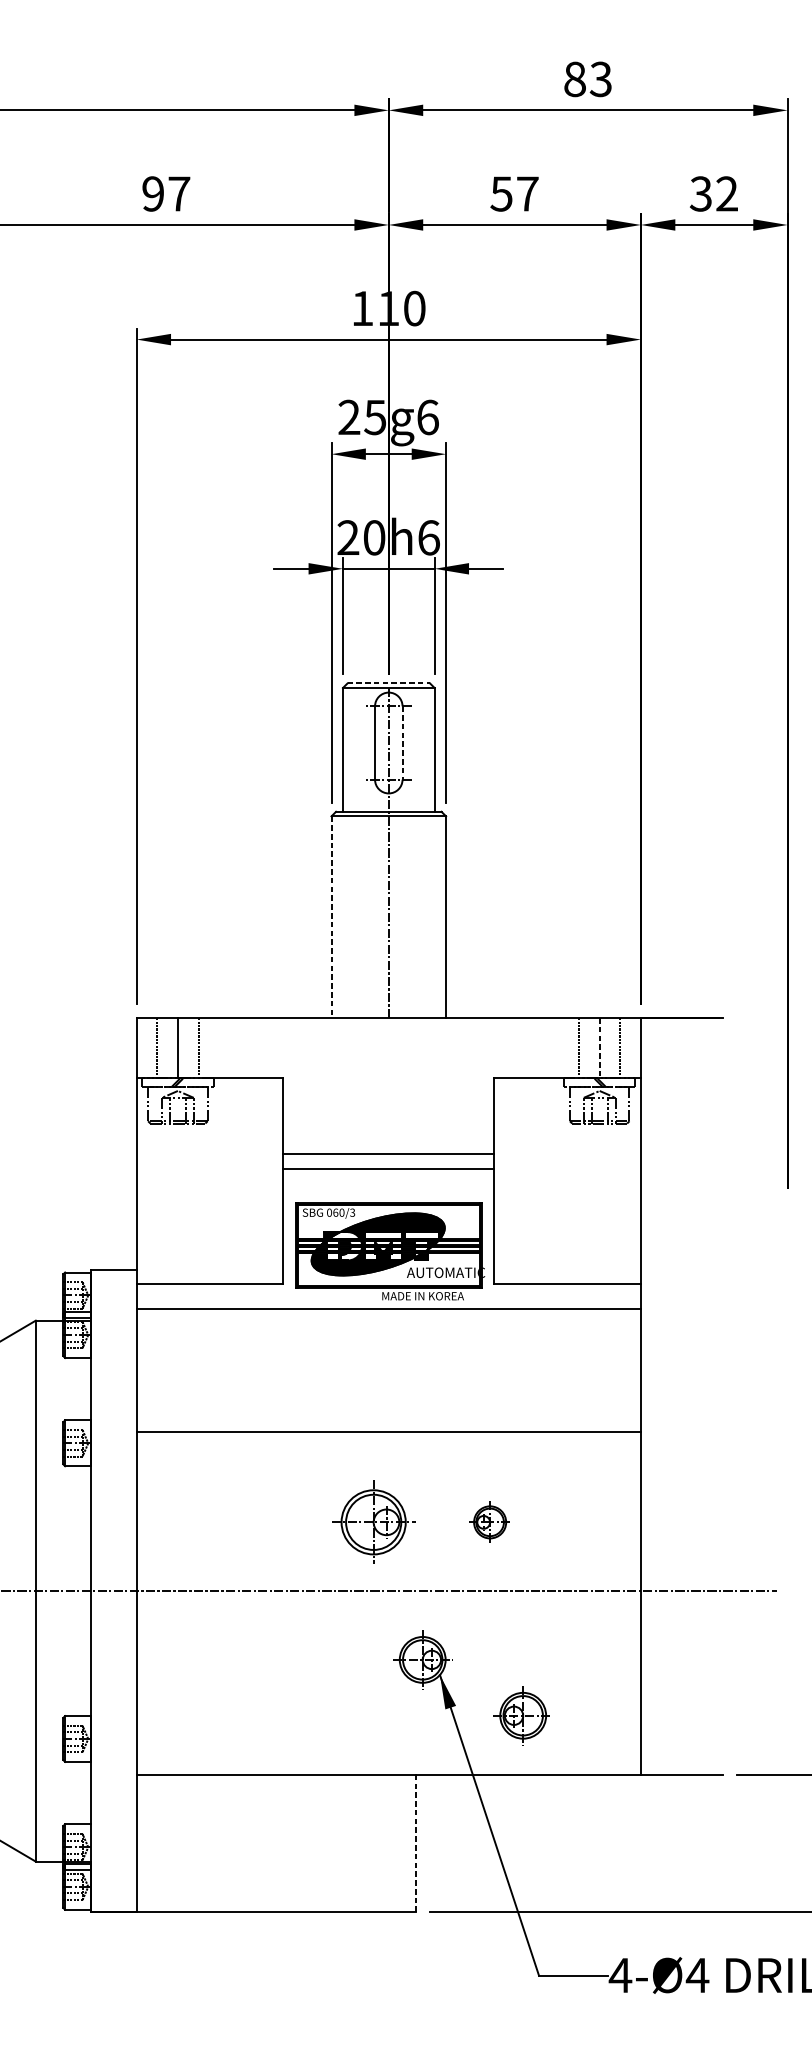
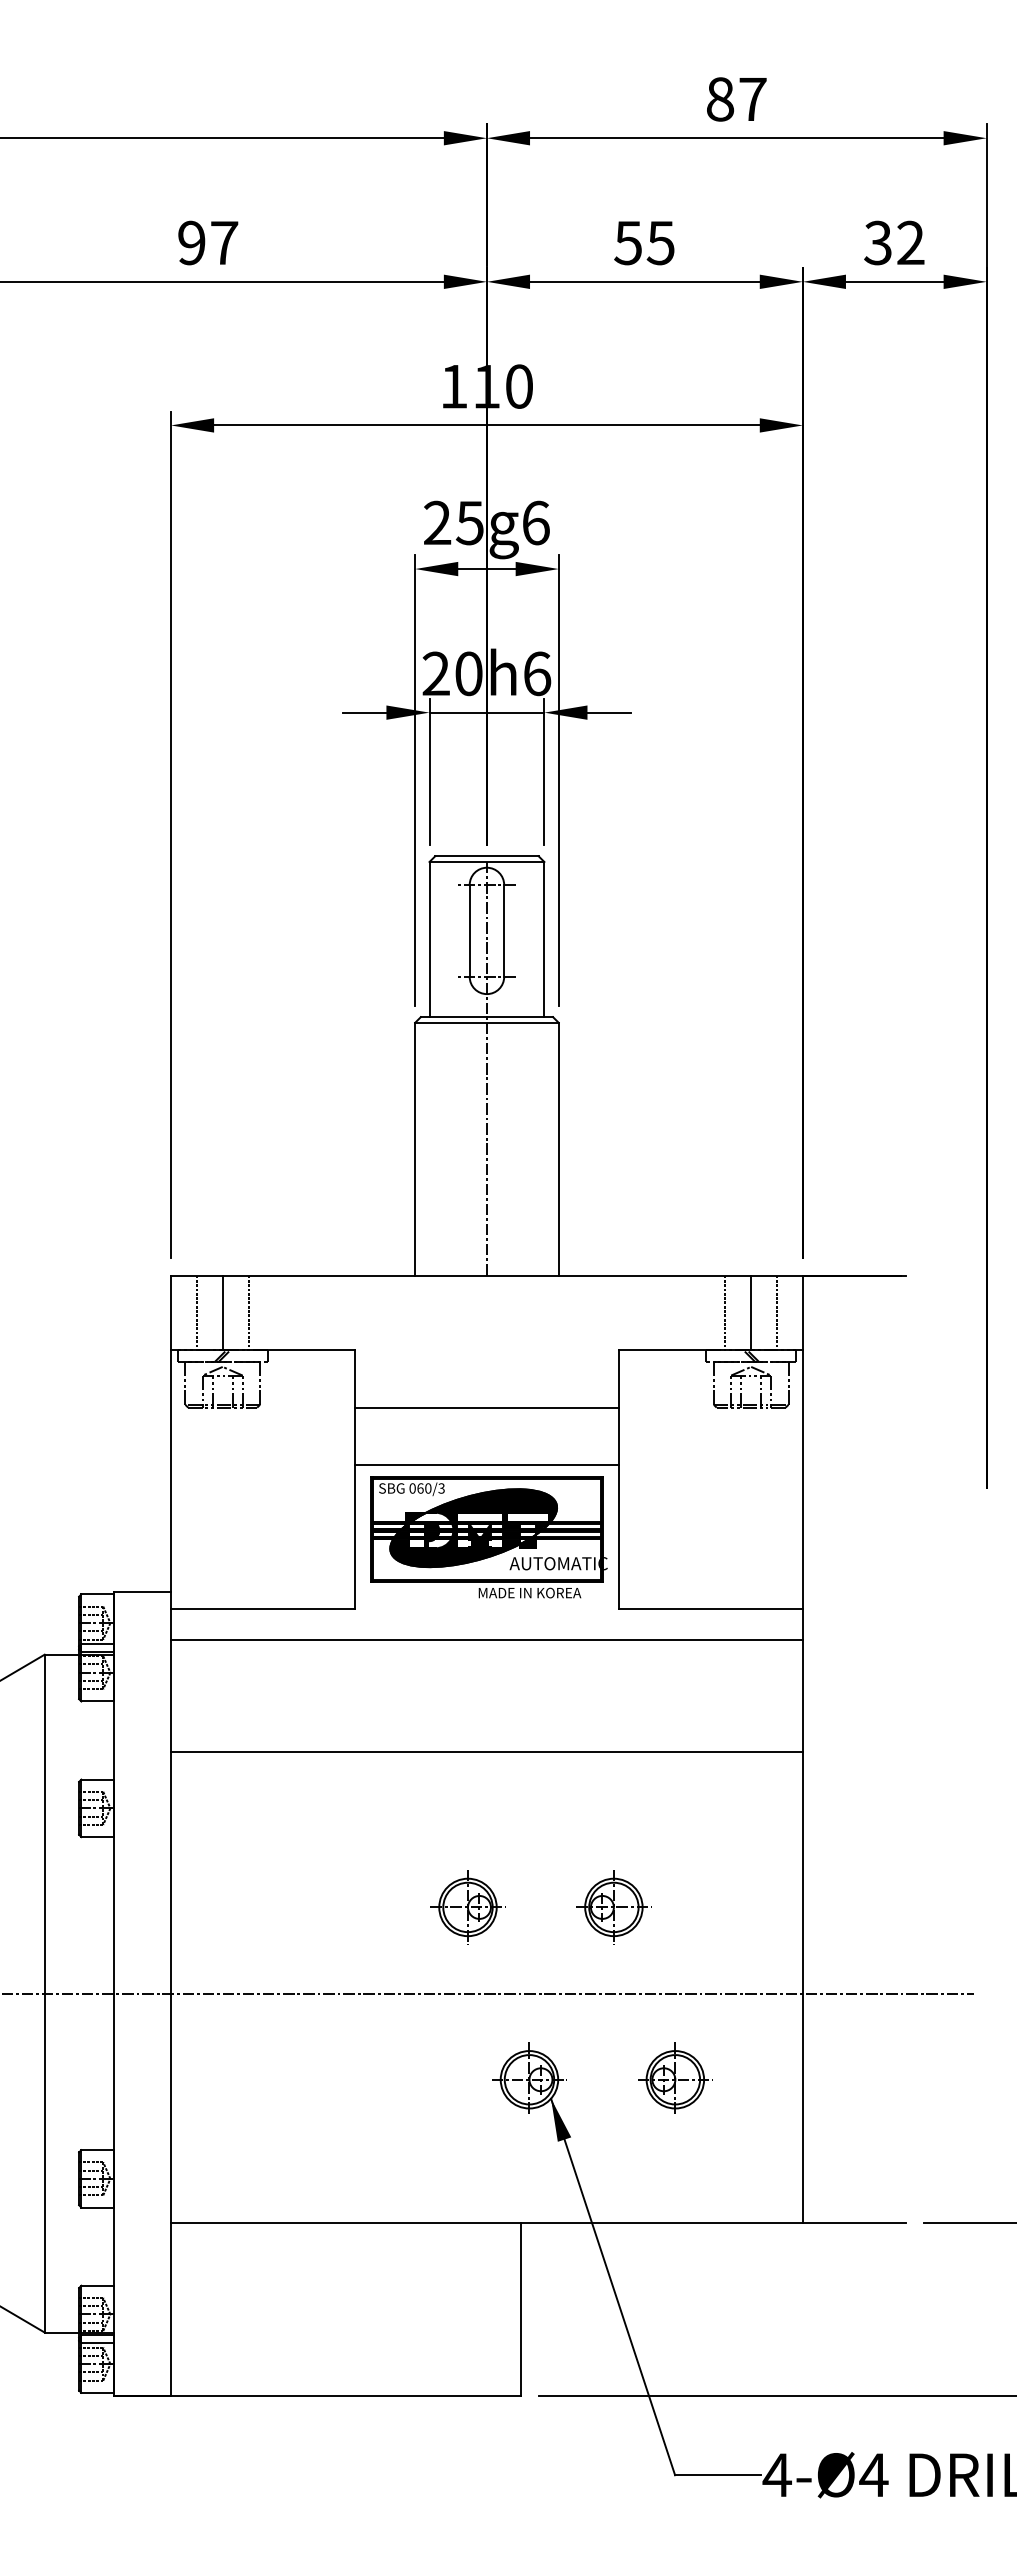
text: (600, 79) -> (752, 99), 83 -> 87
text: (527, 194) -> (660, 243), 57 -> 55
line: (388, 683) -> (486, 856), dashed -> solid
line: (402, 742) -> (504, 930), dashed -> solid
line: (331, 917) -> (415, 1149), dashed -> solid
line: (599, 1048) -> (751, 1313), dashed -> solid
line: (388, 1153) -> (486, 1407), moved
part: (390, 1251) -> (488, 1537), moved
line: (388, 1432) -> (486, 1752), moved
part: (373, 1522) -> (467, 1907), size x0.71
part: (489, 1522) -> (613, 1907), size x1.43
part: (523, 1713) -> (675, 2077), moved
line: (416, 1843) -> (521, 2309), dashed -> solid

